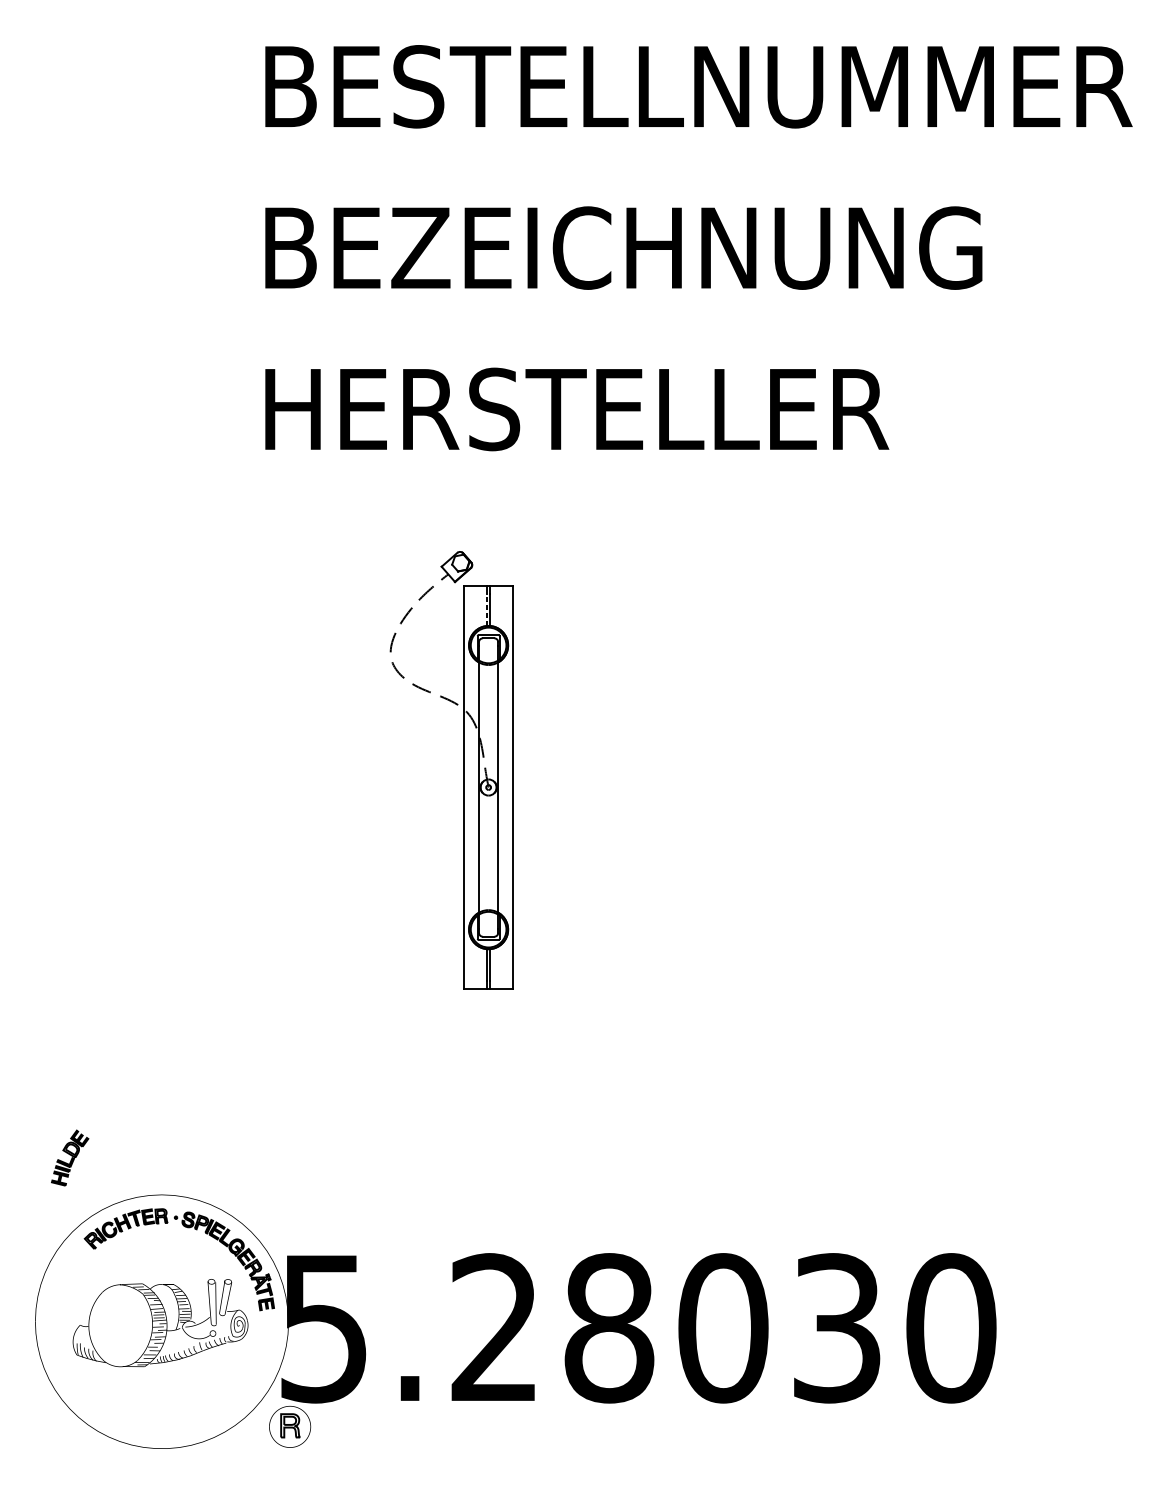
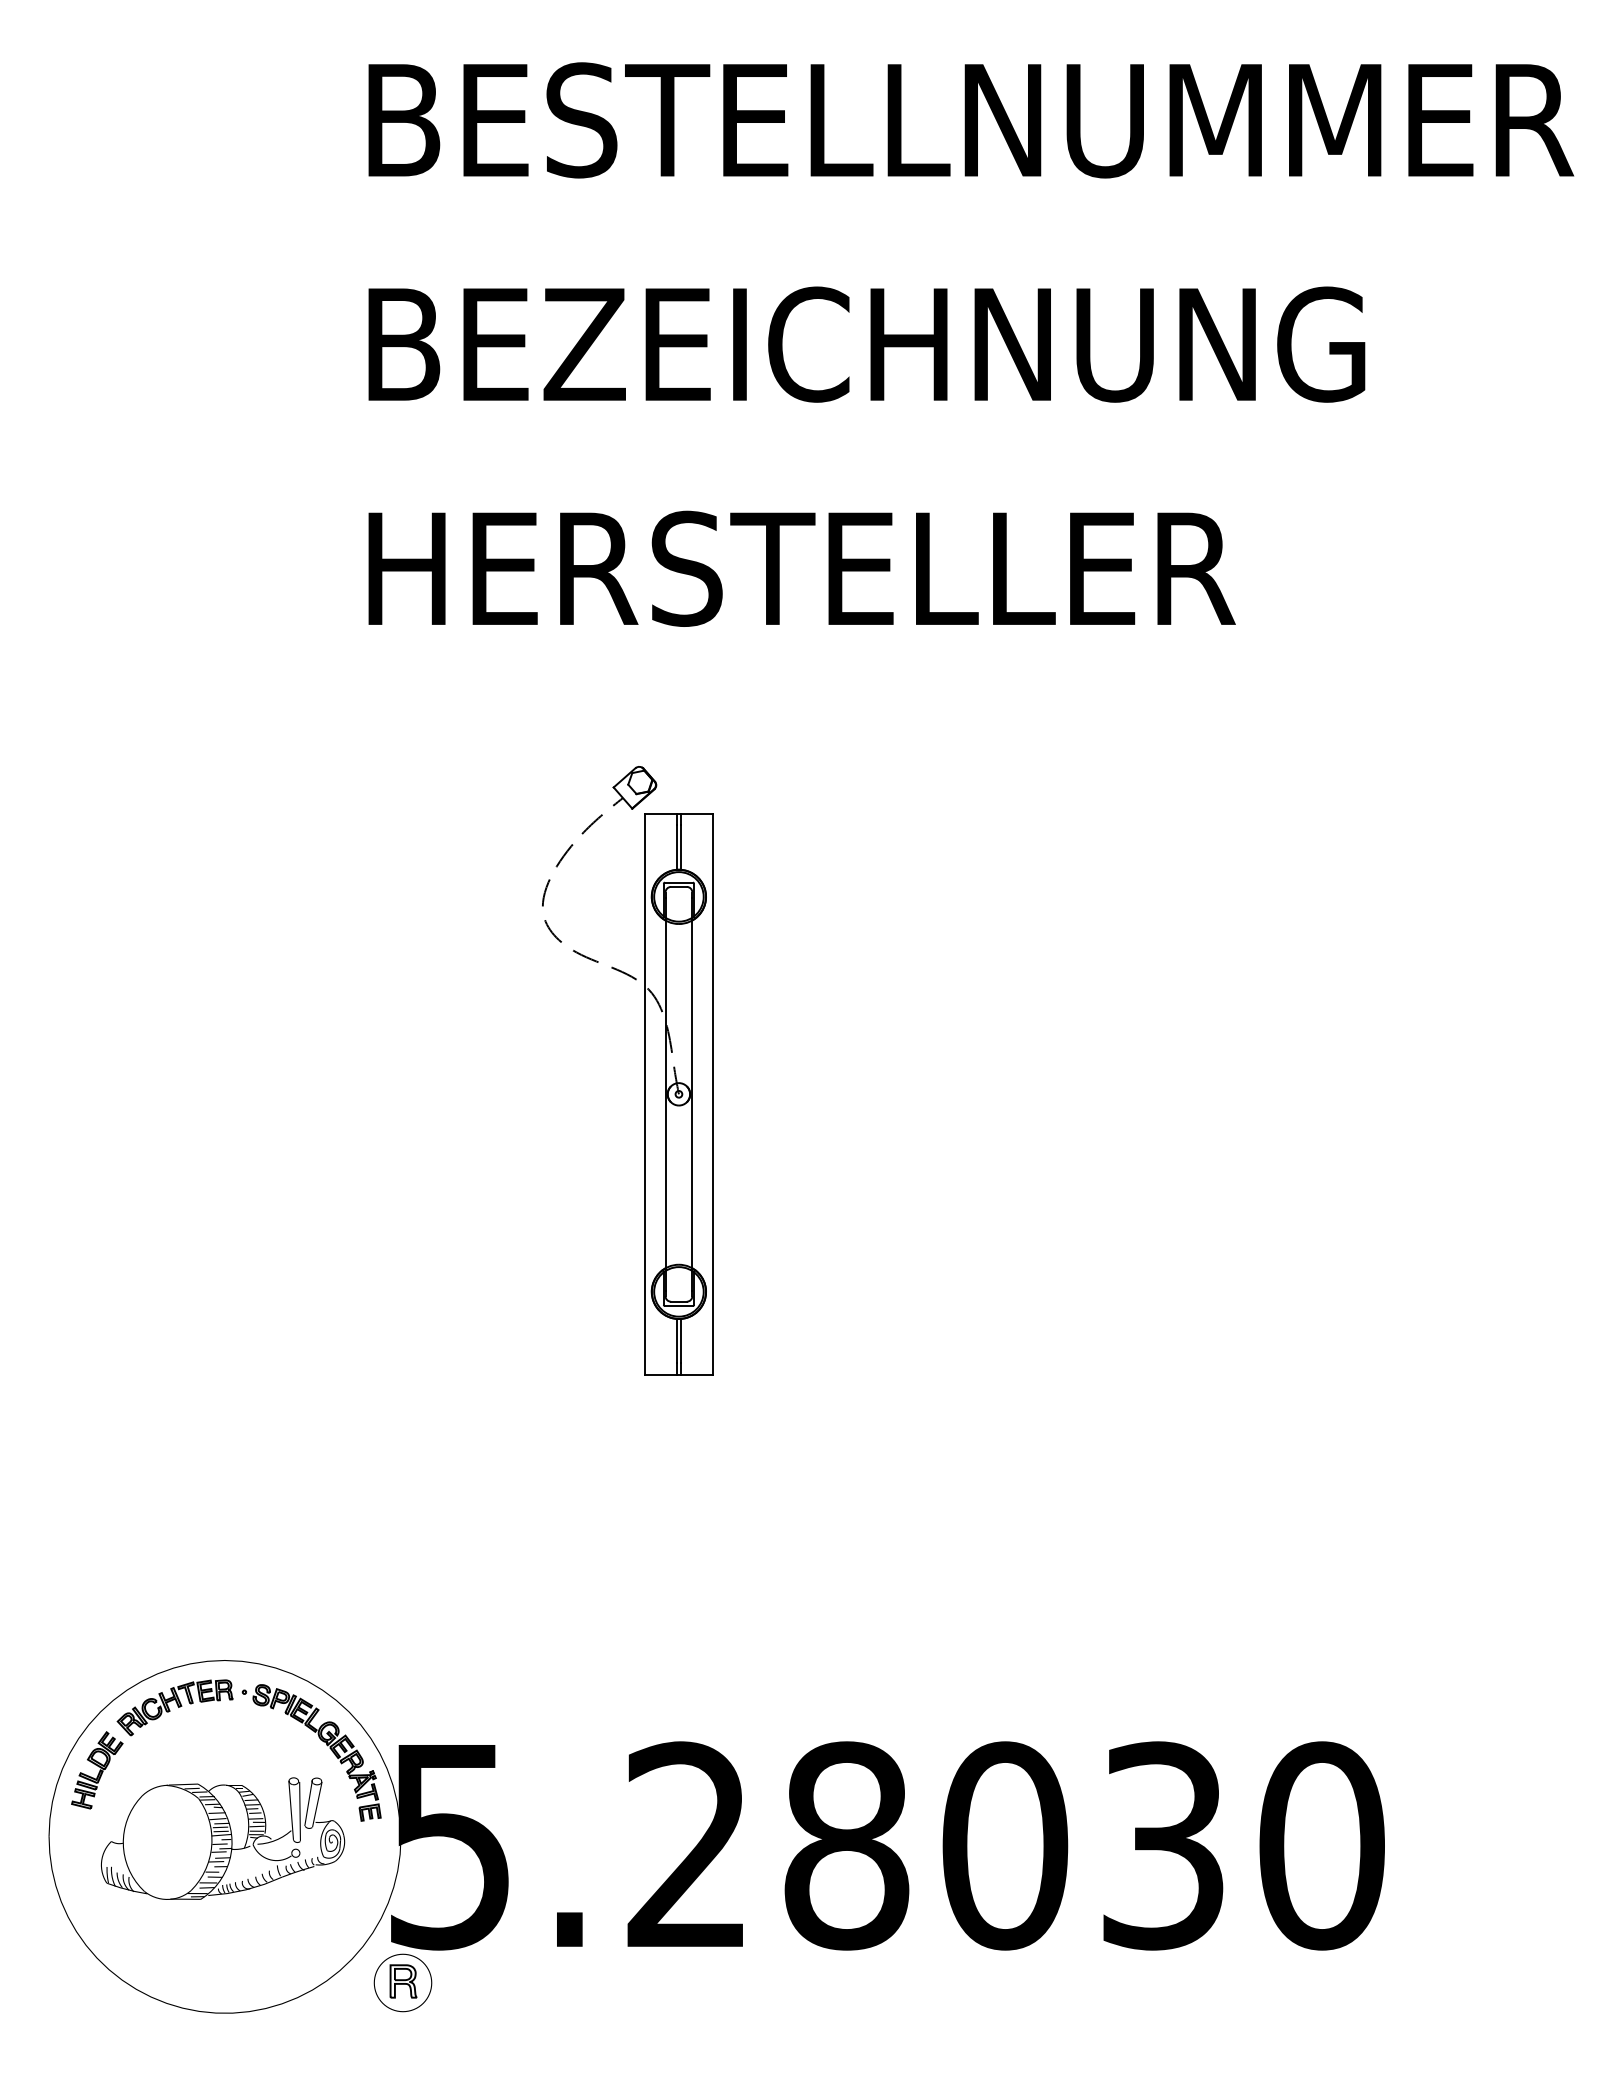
line: (486, 609) -> (676, 847), dashed -> solid
part: (70, 1158) -> (97, 1770), moved

